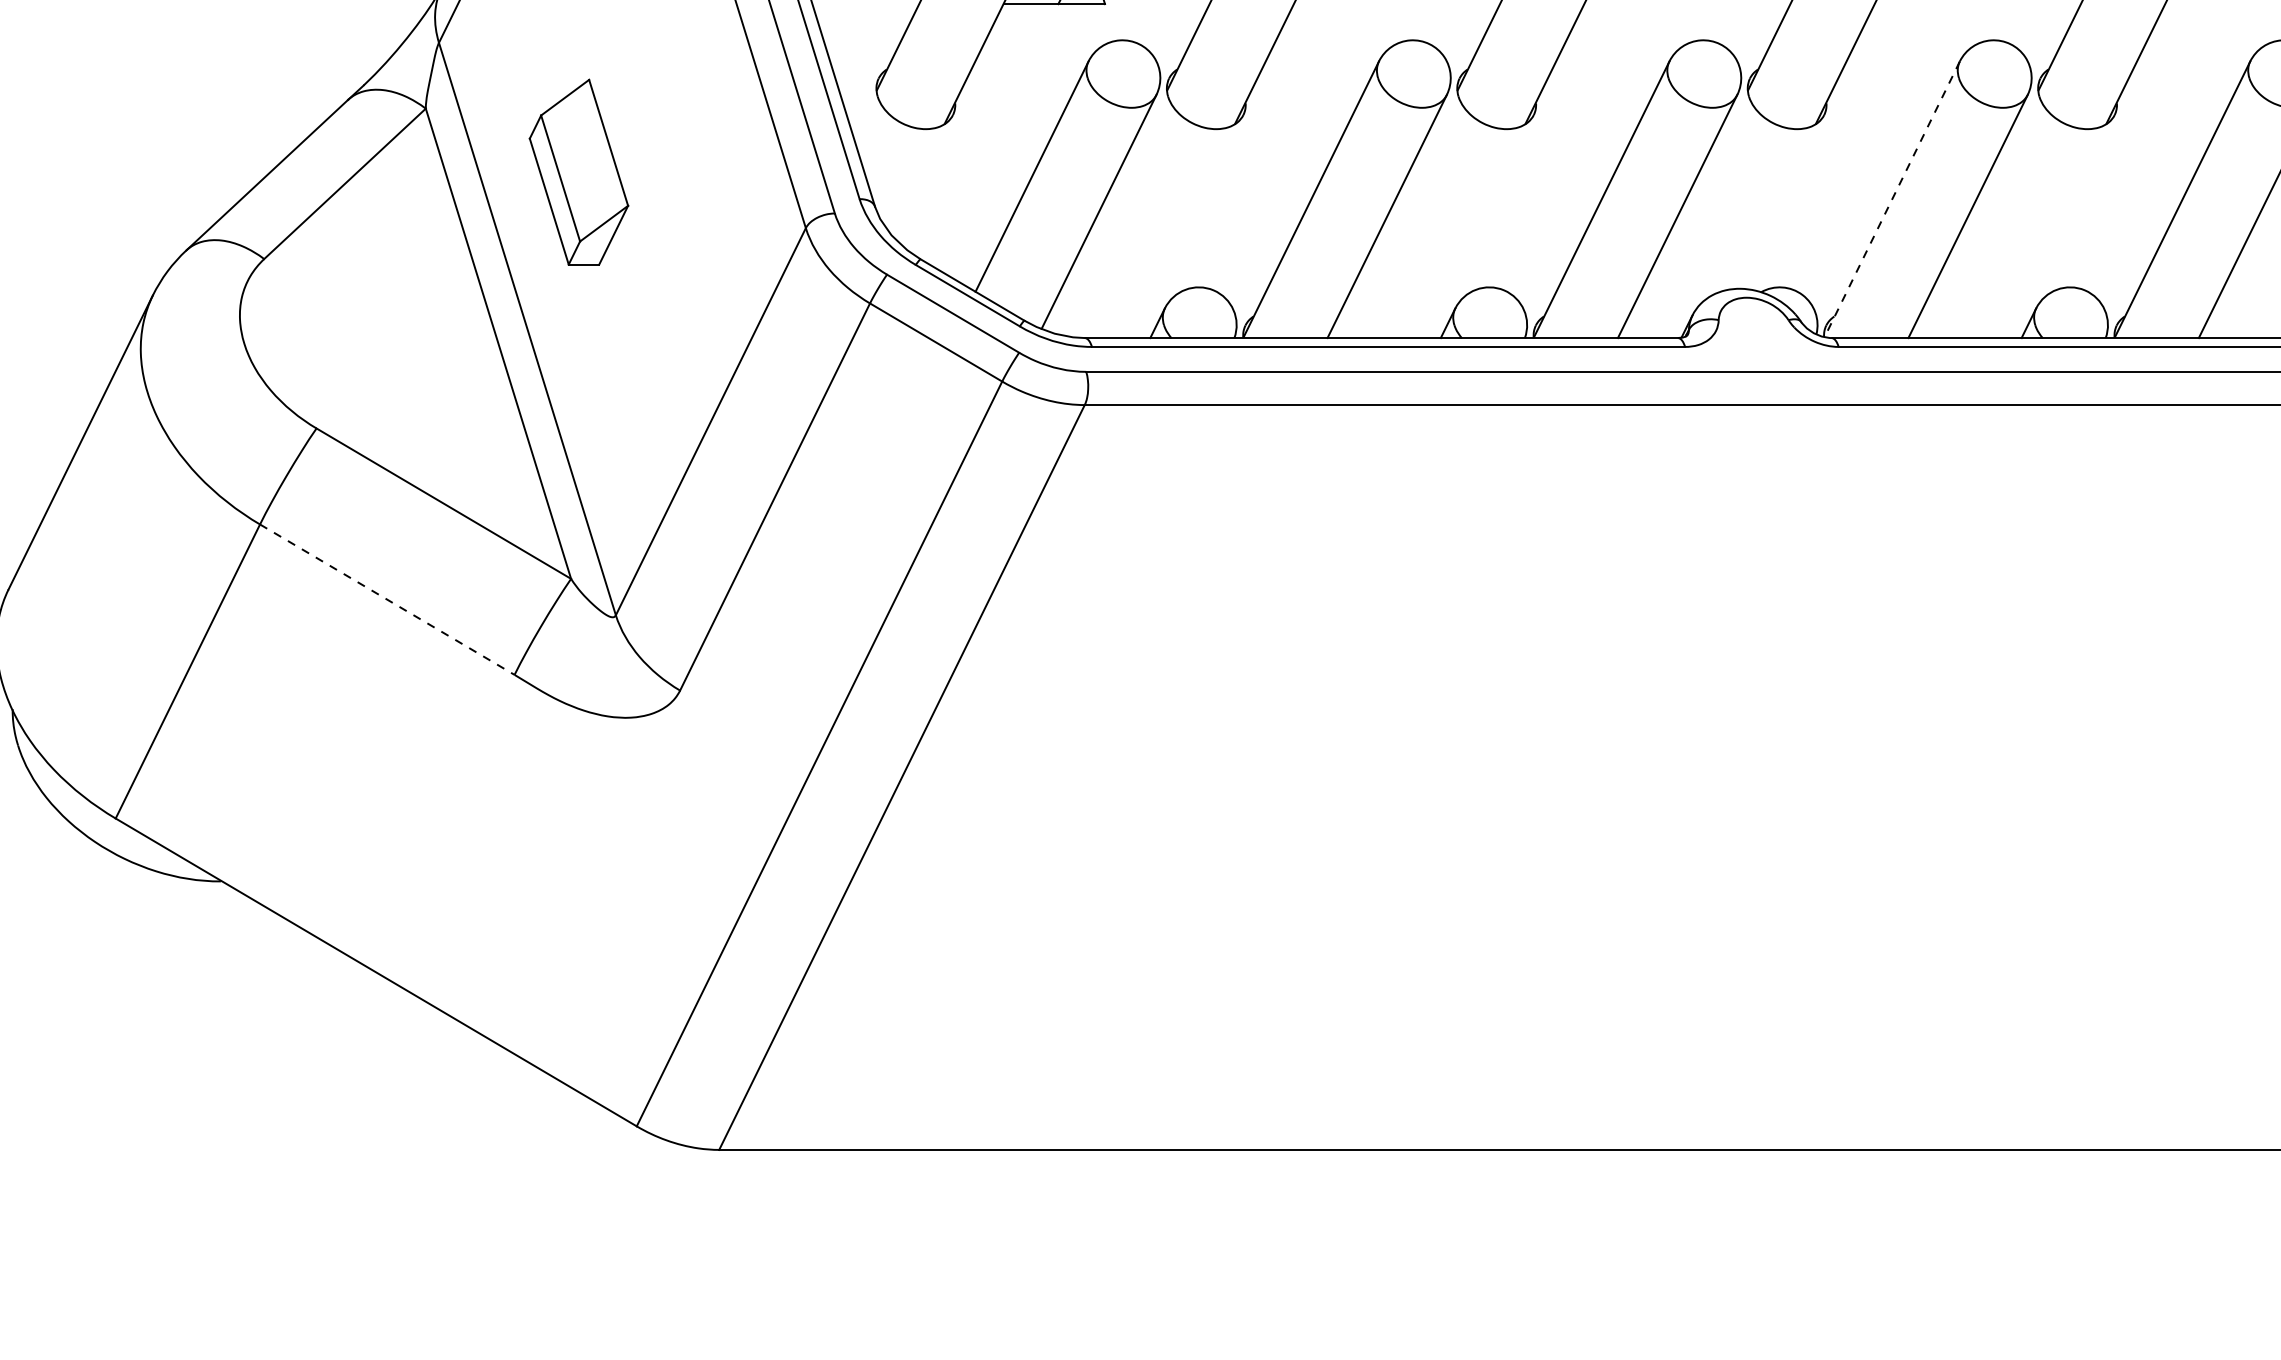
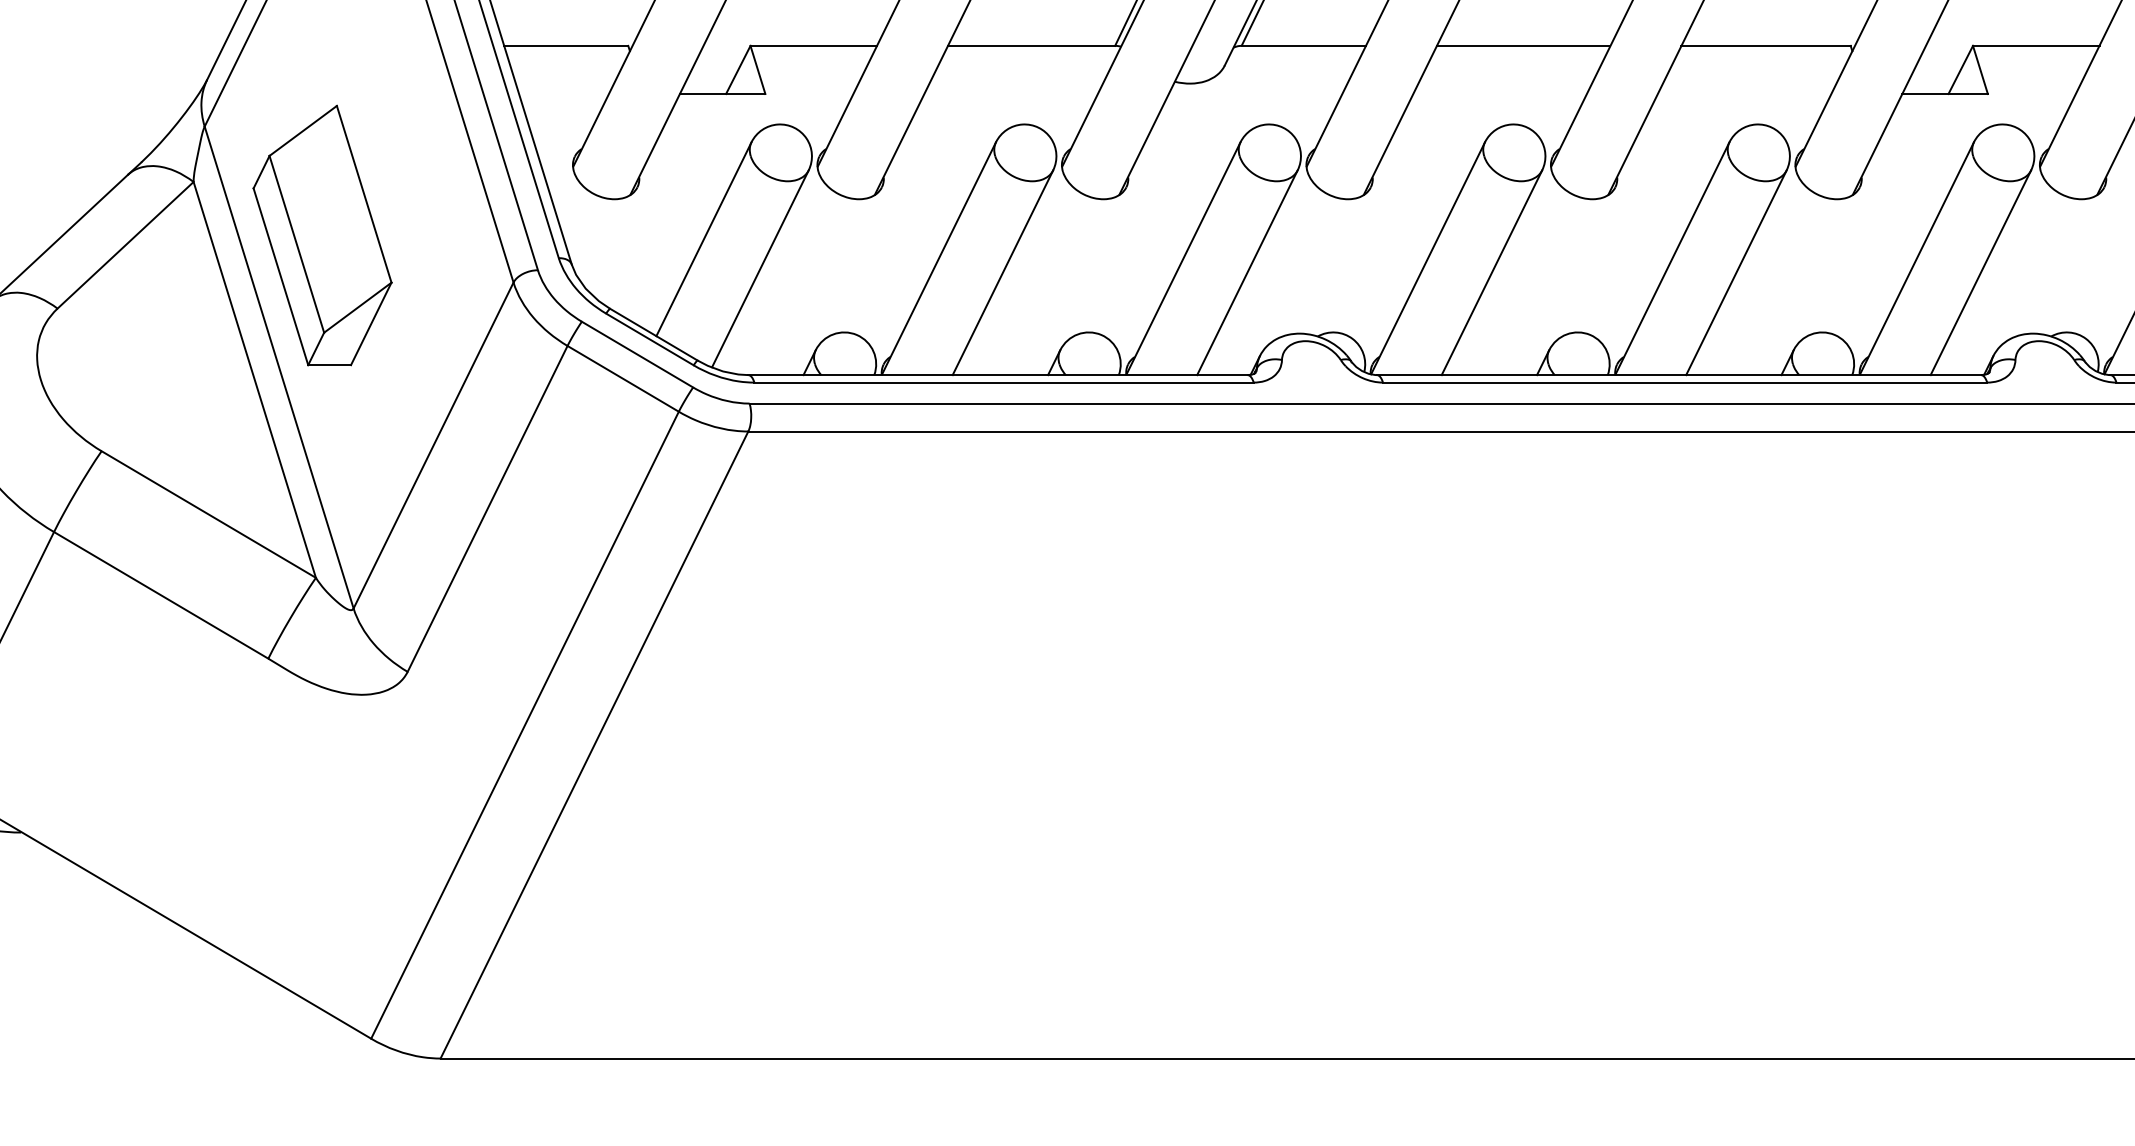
part: (578, 172) -> (322, 235), size x1.67
line: (1891, 199) -> (1427, 258), dashed -> solid
line: (387, 599) -> (161, 595), dashed -> solid

